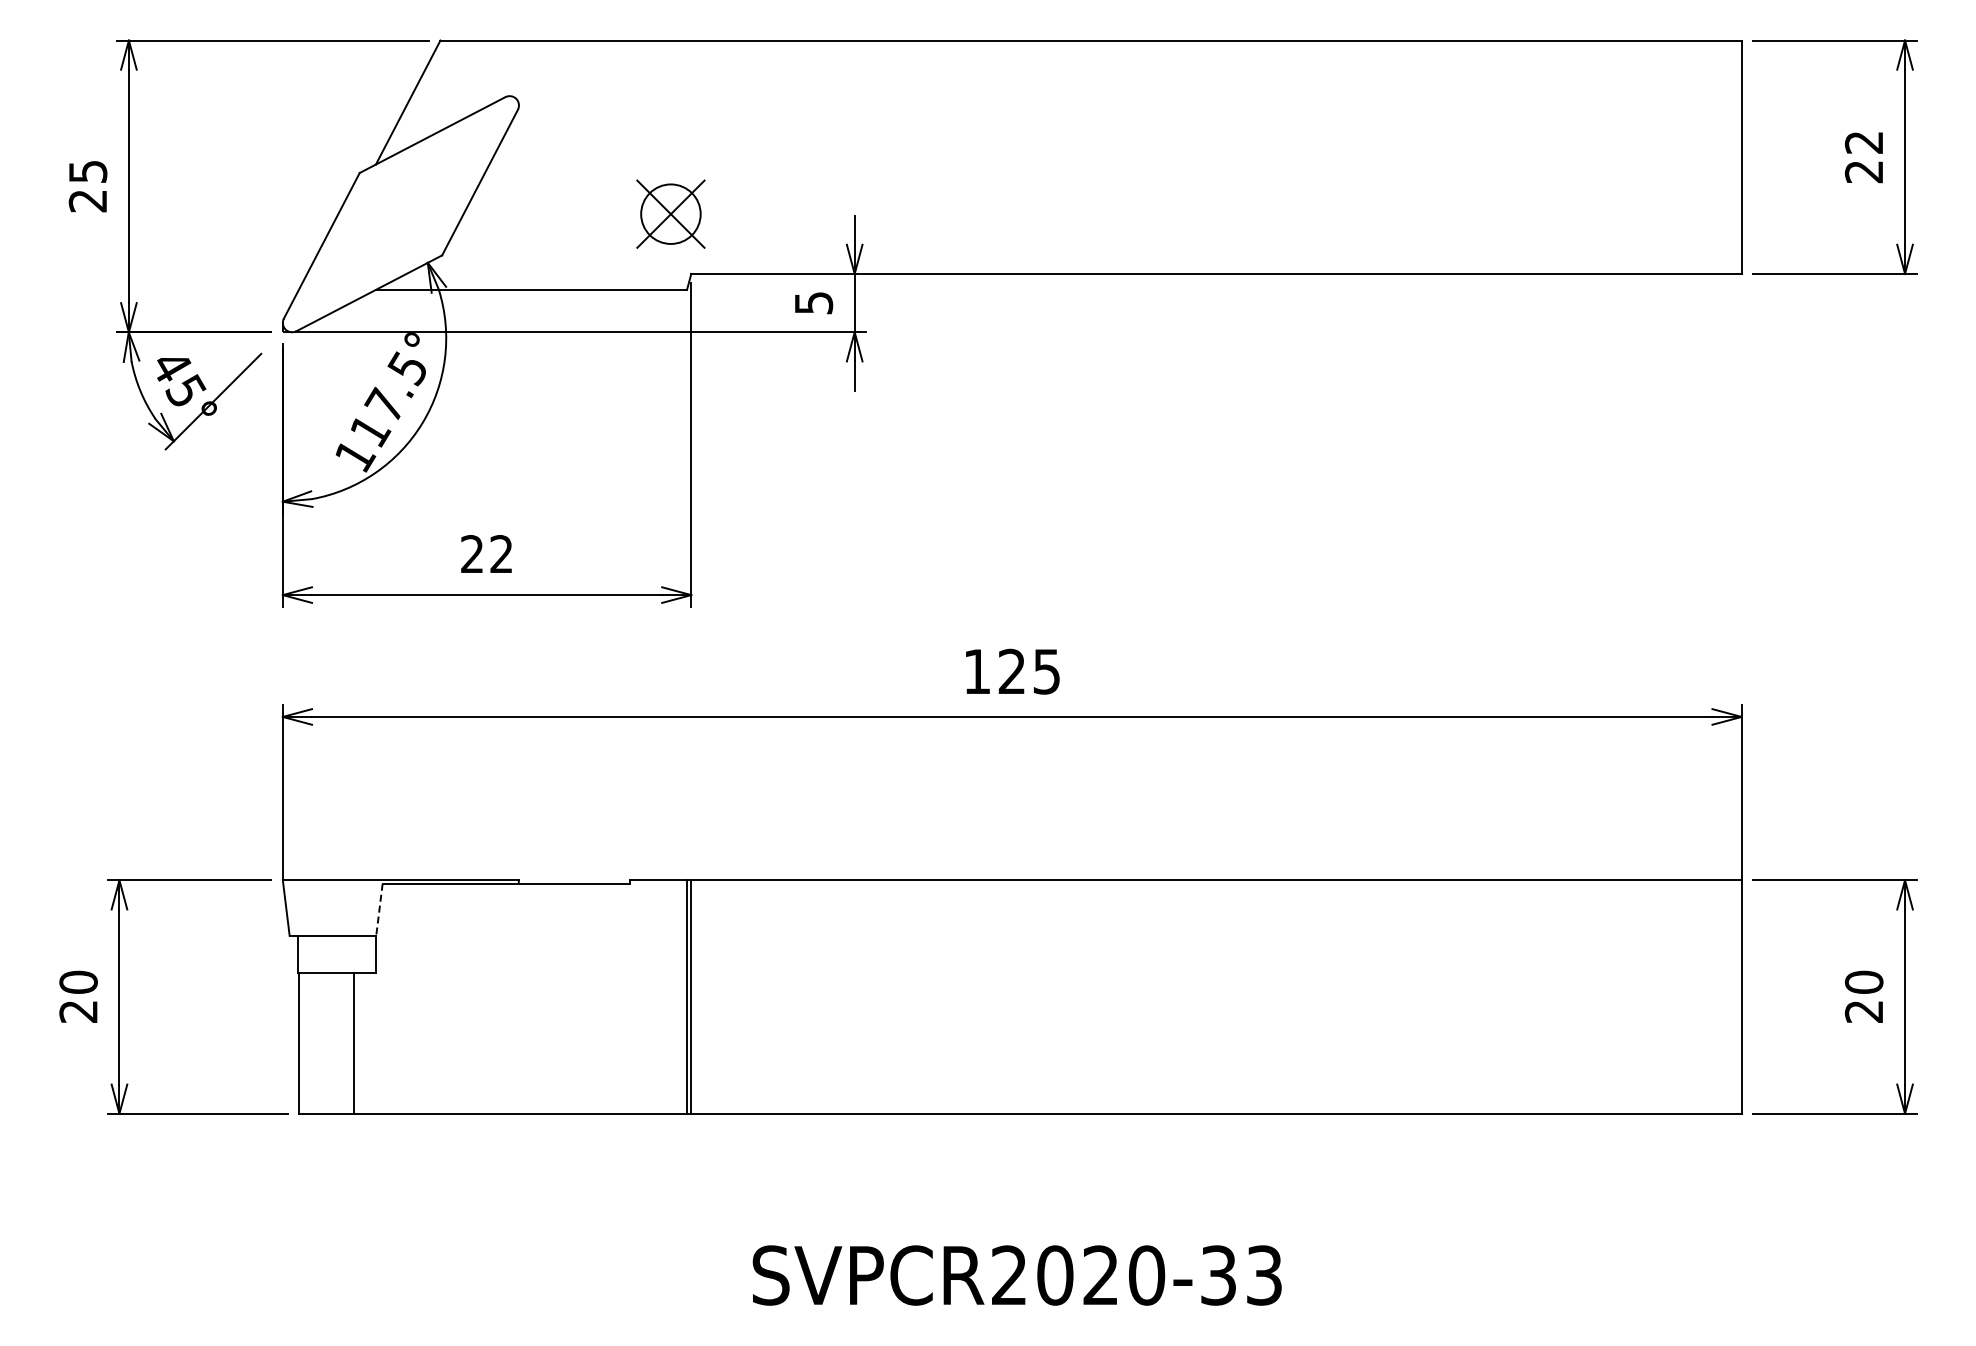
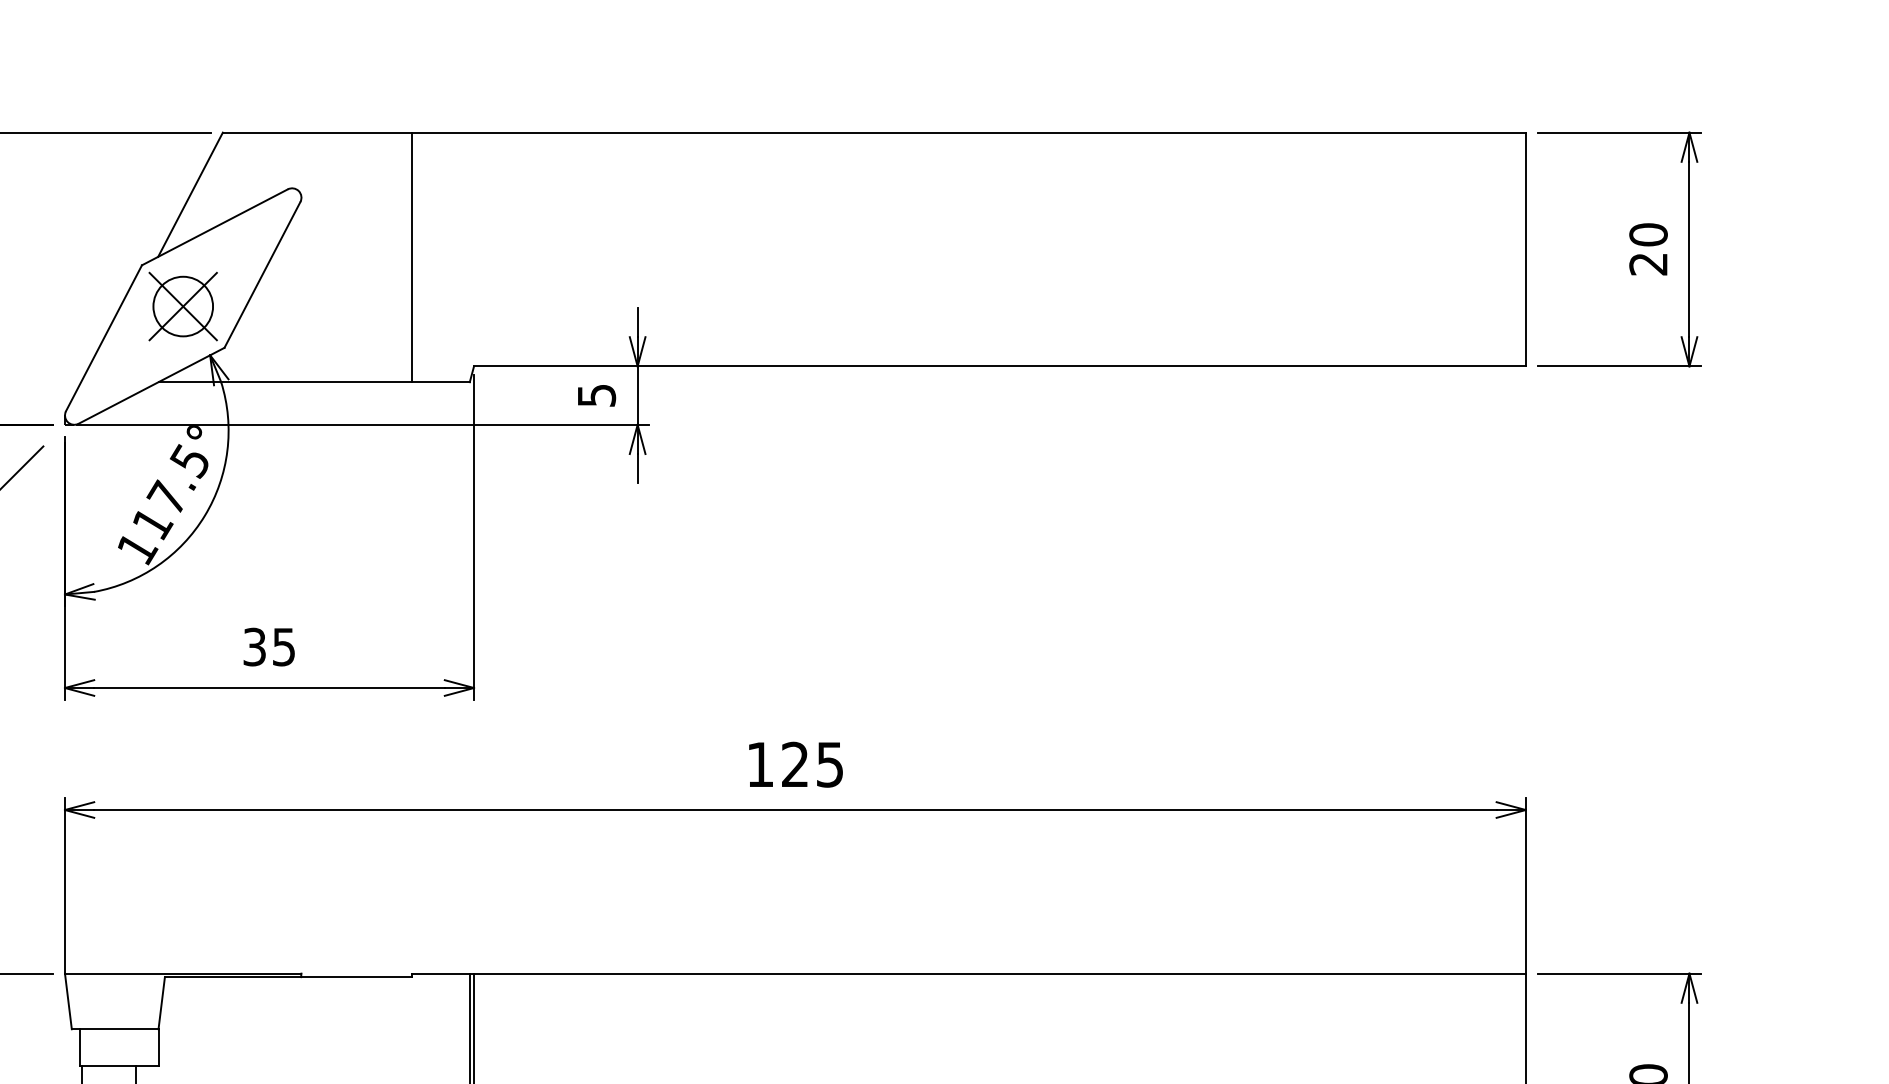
text: (1863, 142) -> (1647, 234), 22 -> 20
line: (629, 164) -> (412, 256), added
part: (670, 213) -> (182, 305), moved
text: (486, 554) -> (268, 647), 22 -> 35
line: (379, 910) -> (161, 1003), dashed -> solid

